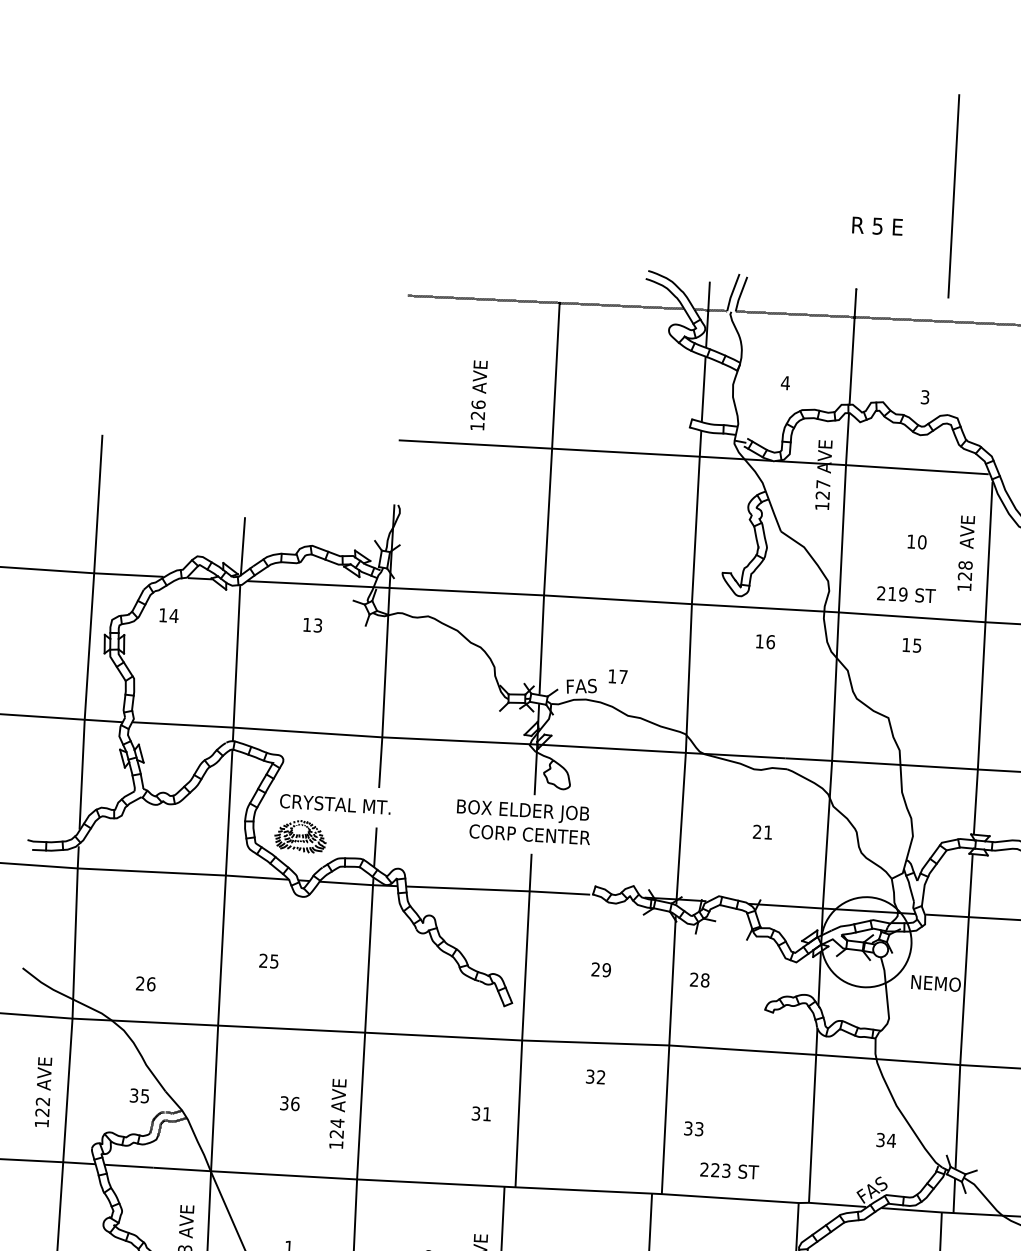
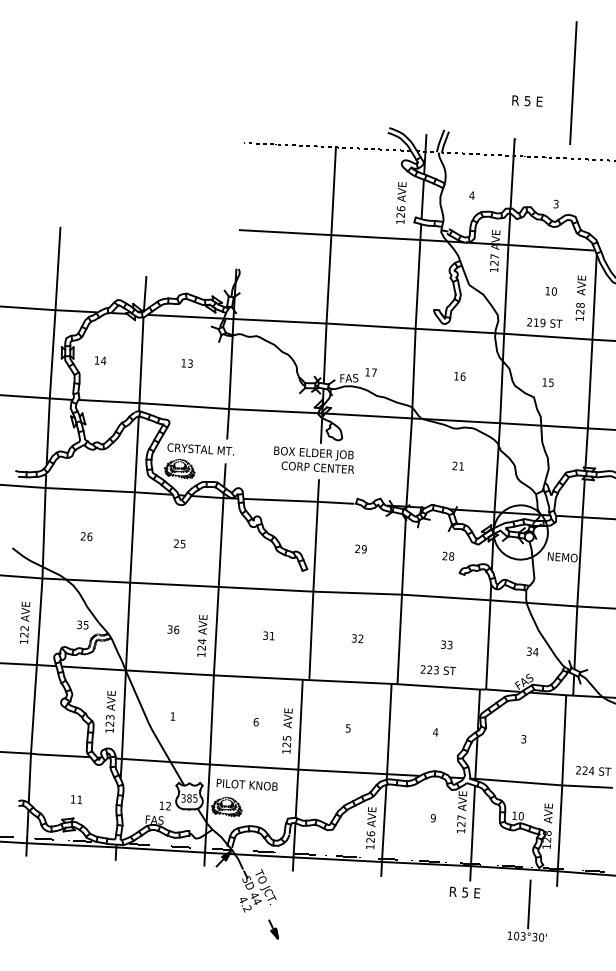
text: (479, 394) -> (401, 202), moved
text: (168, 615) -> (100, 360), moved
text: (311, 625) -> (186, 363), moved
text: (764, 641) -> (459, 376), moved
text: (910, 645) -> (547, 382), moved
text: (268, 960) -> (179, 543), moved
text: (700, 978) -> (448, 555), moved
text: (145, 983) -> (86, 536), moved
text: (595, 1076) -> (357, 638), moved
text: (480, 1113) -> (268, 635), moved
text: (693, 1128) -> (446, 644), moved

